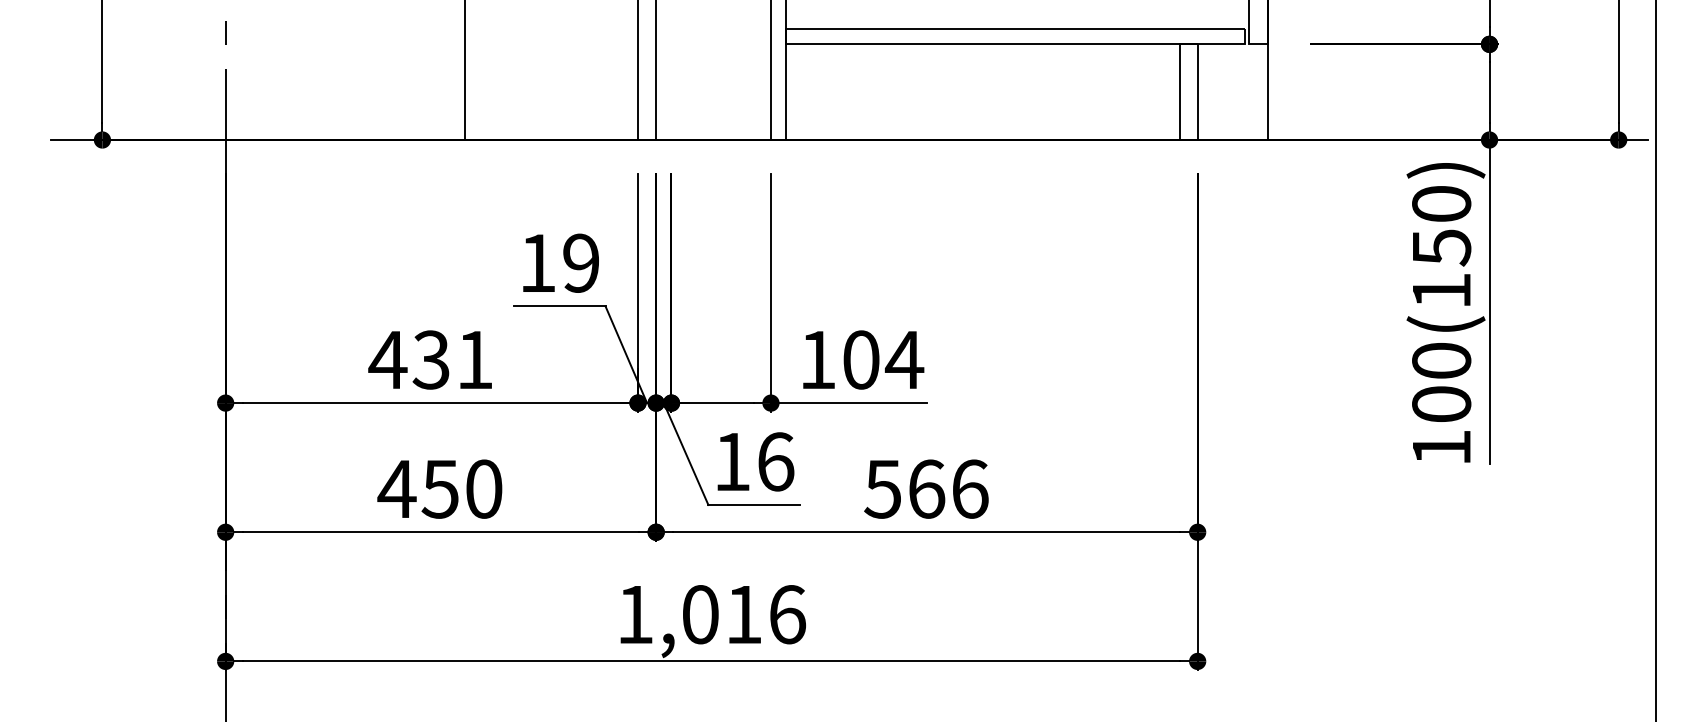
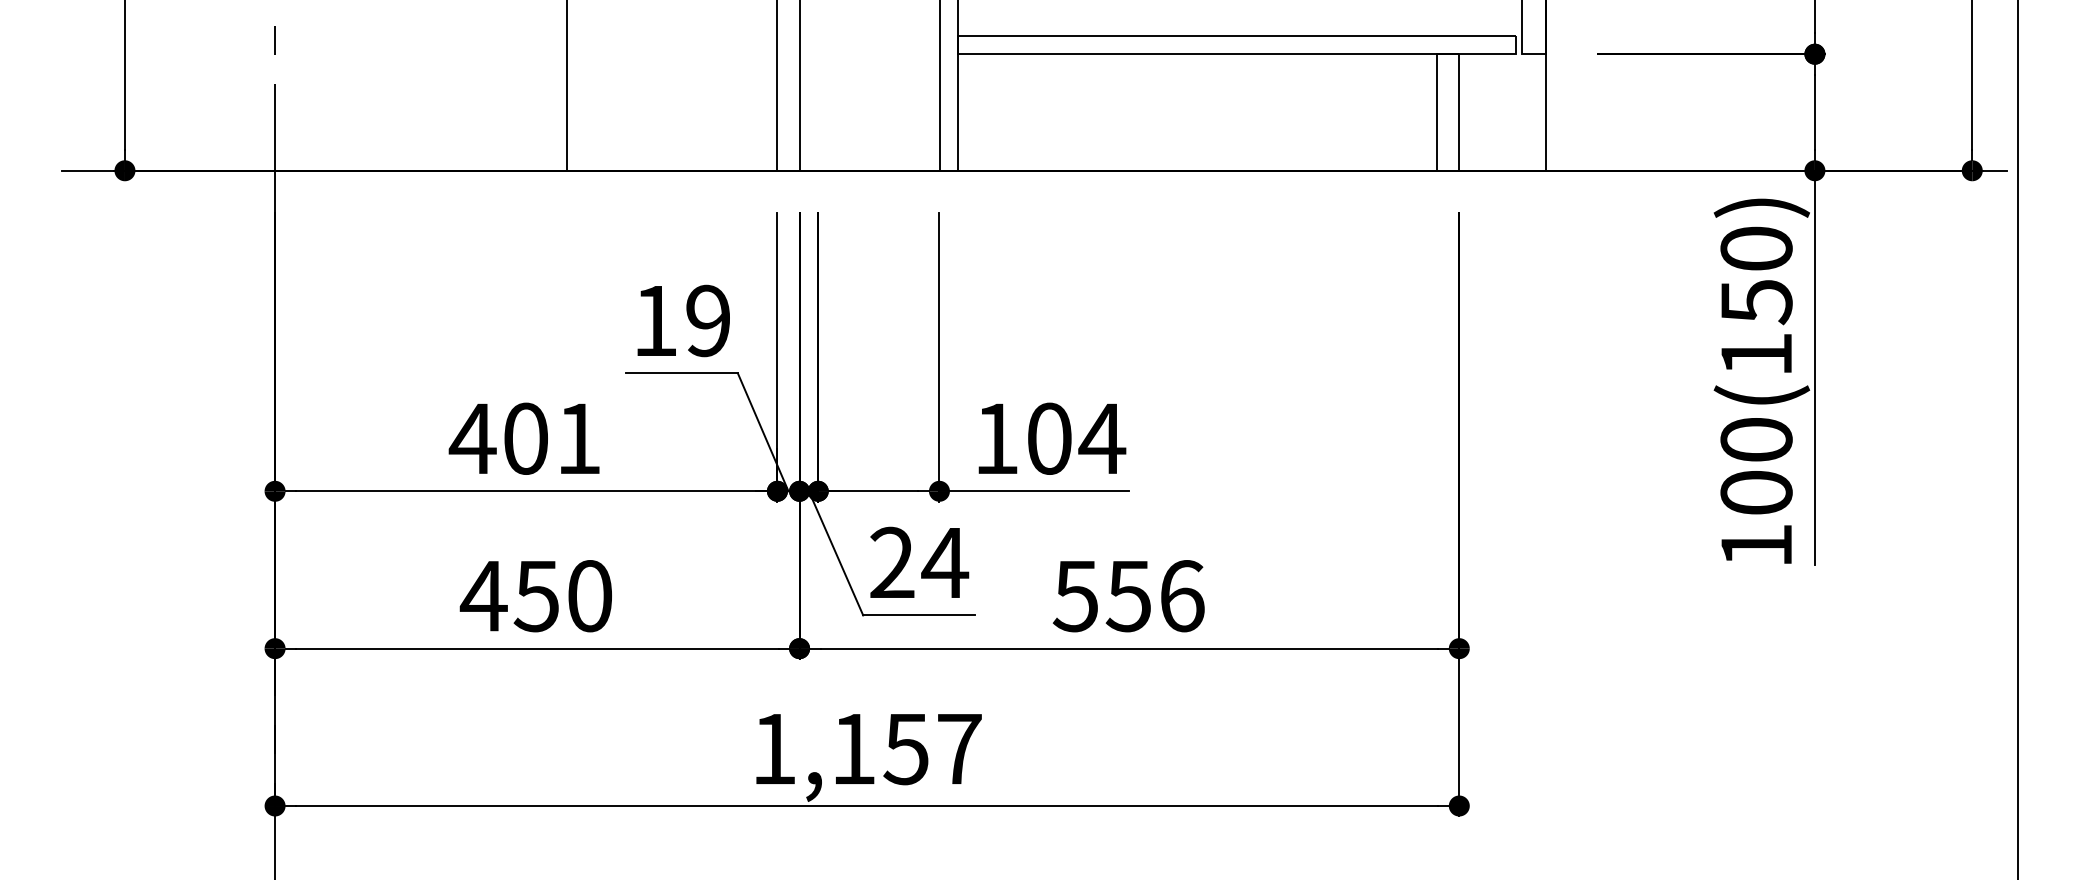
text: (430, 359) -> (524, 438), 431 -> 401
text: (754, 461) -> (919, 562), 16 -> 24
text: (926, 489) -> (1128, 596), 566 -> 556
text: (744, 615) -> (907, 749), 1,016 -> 1,157

